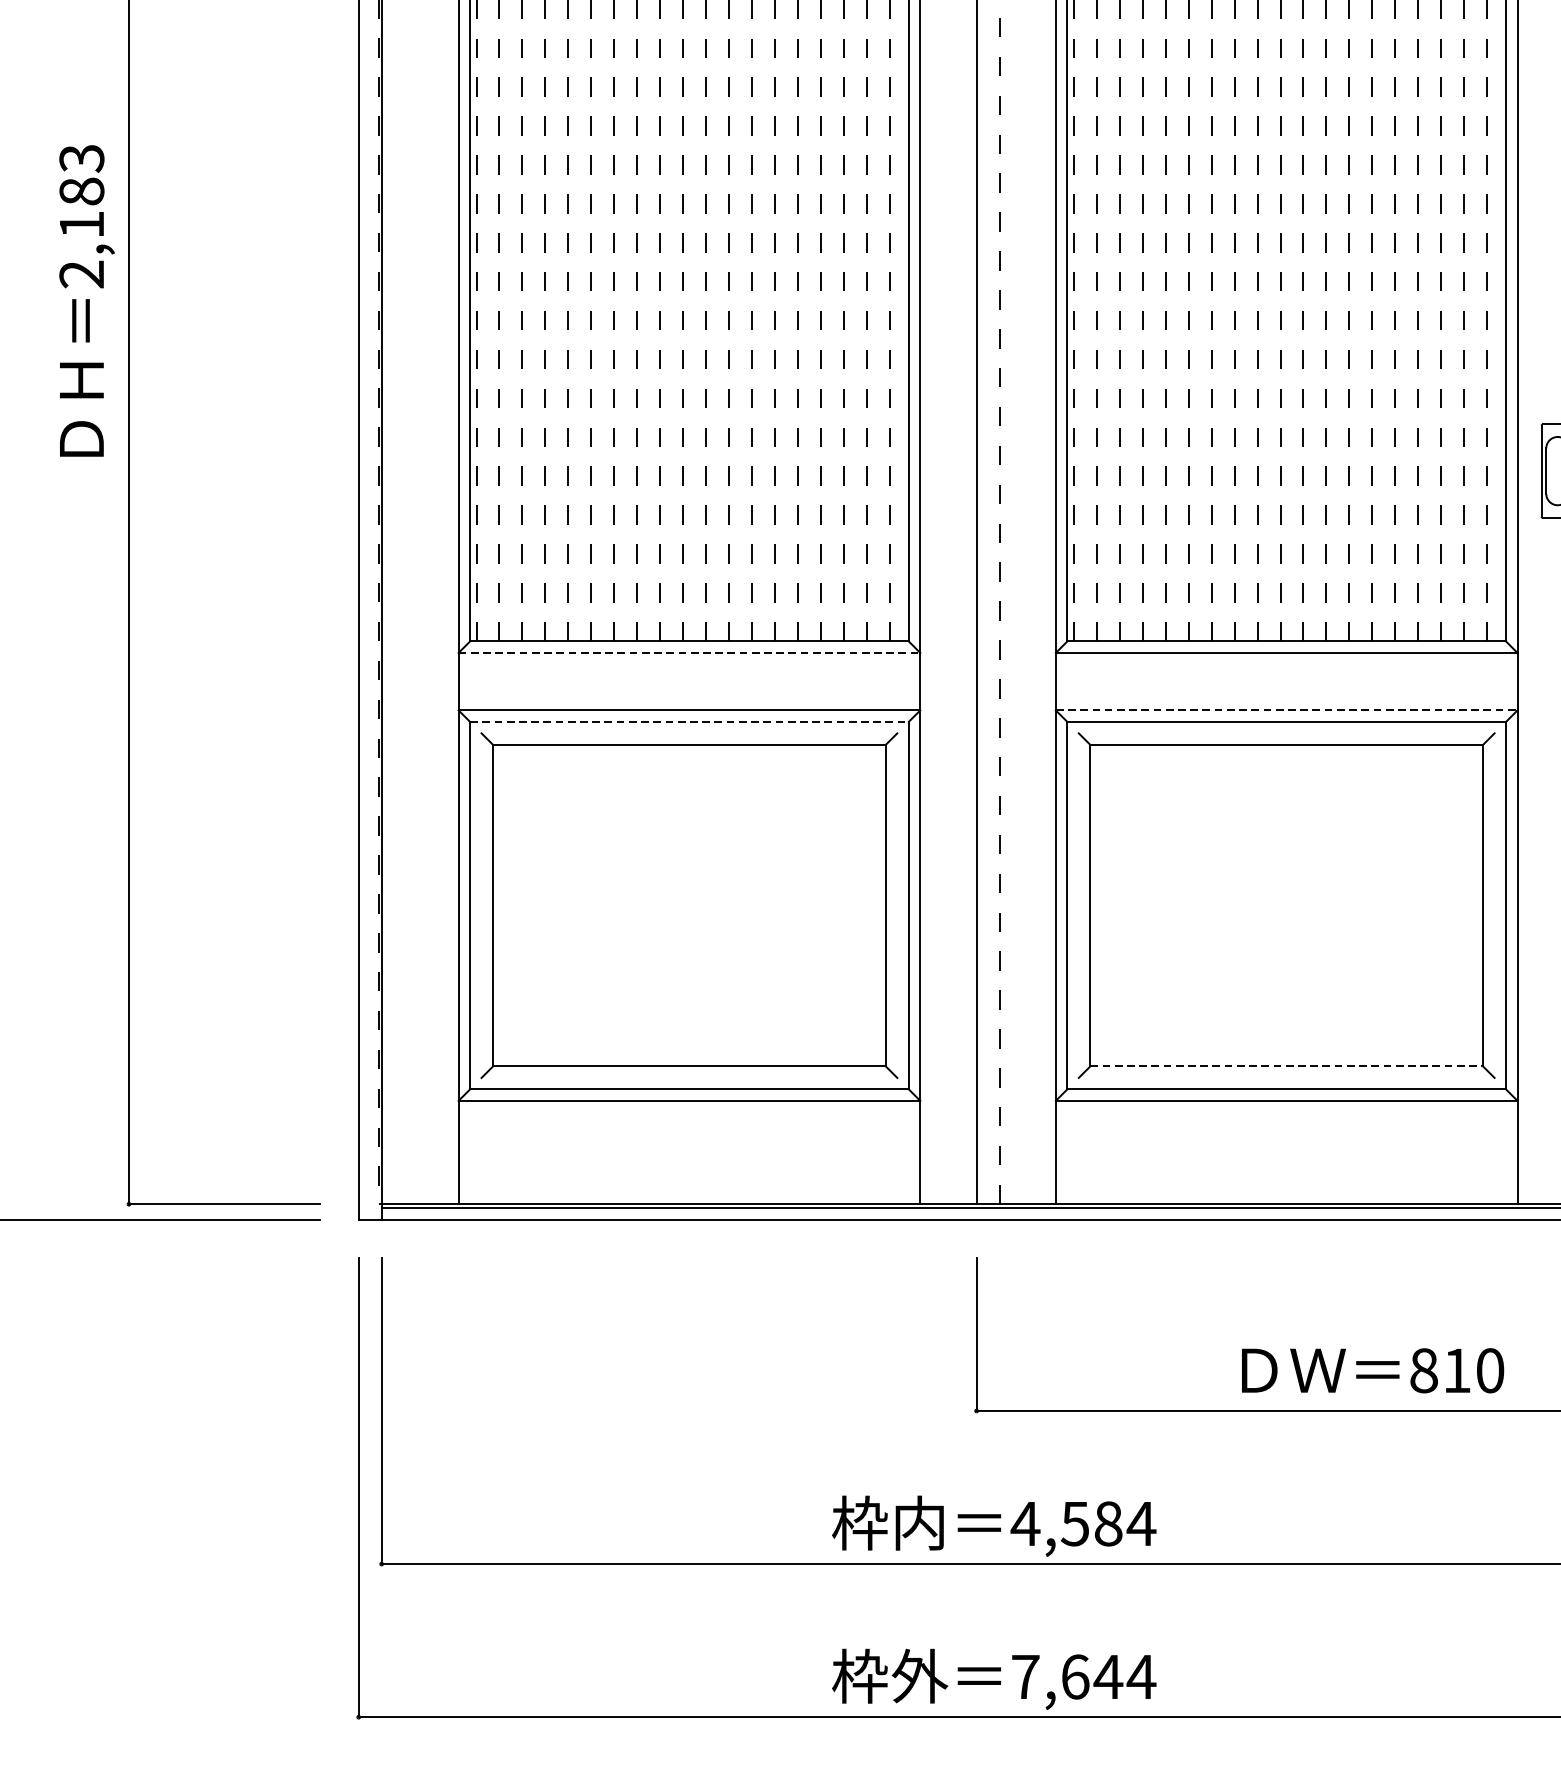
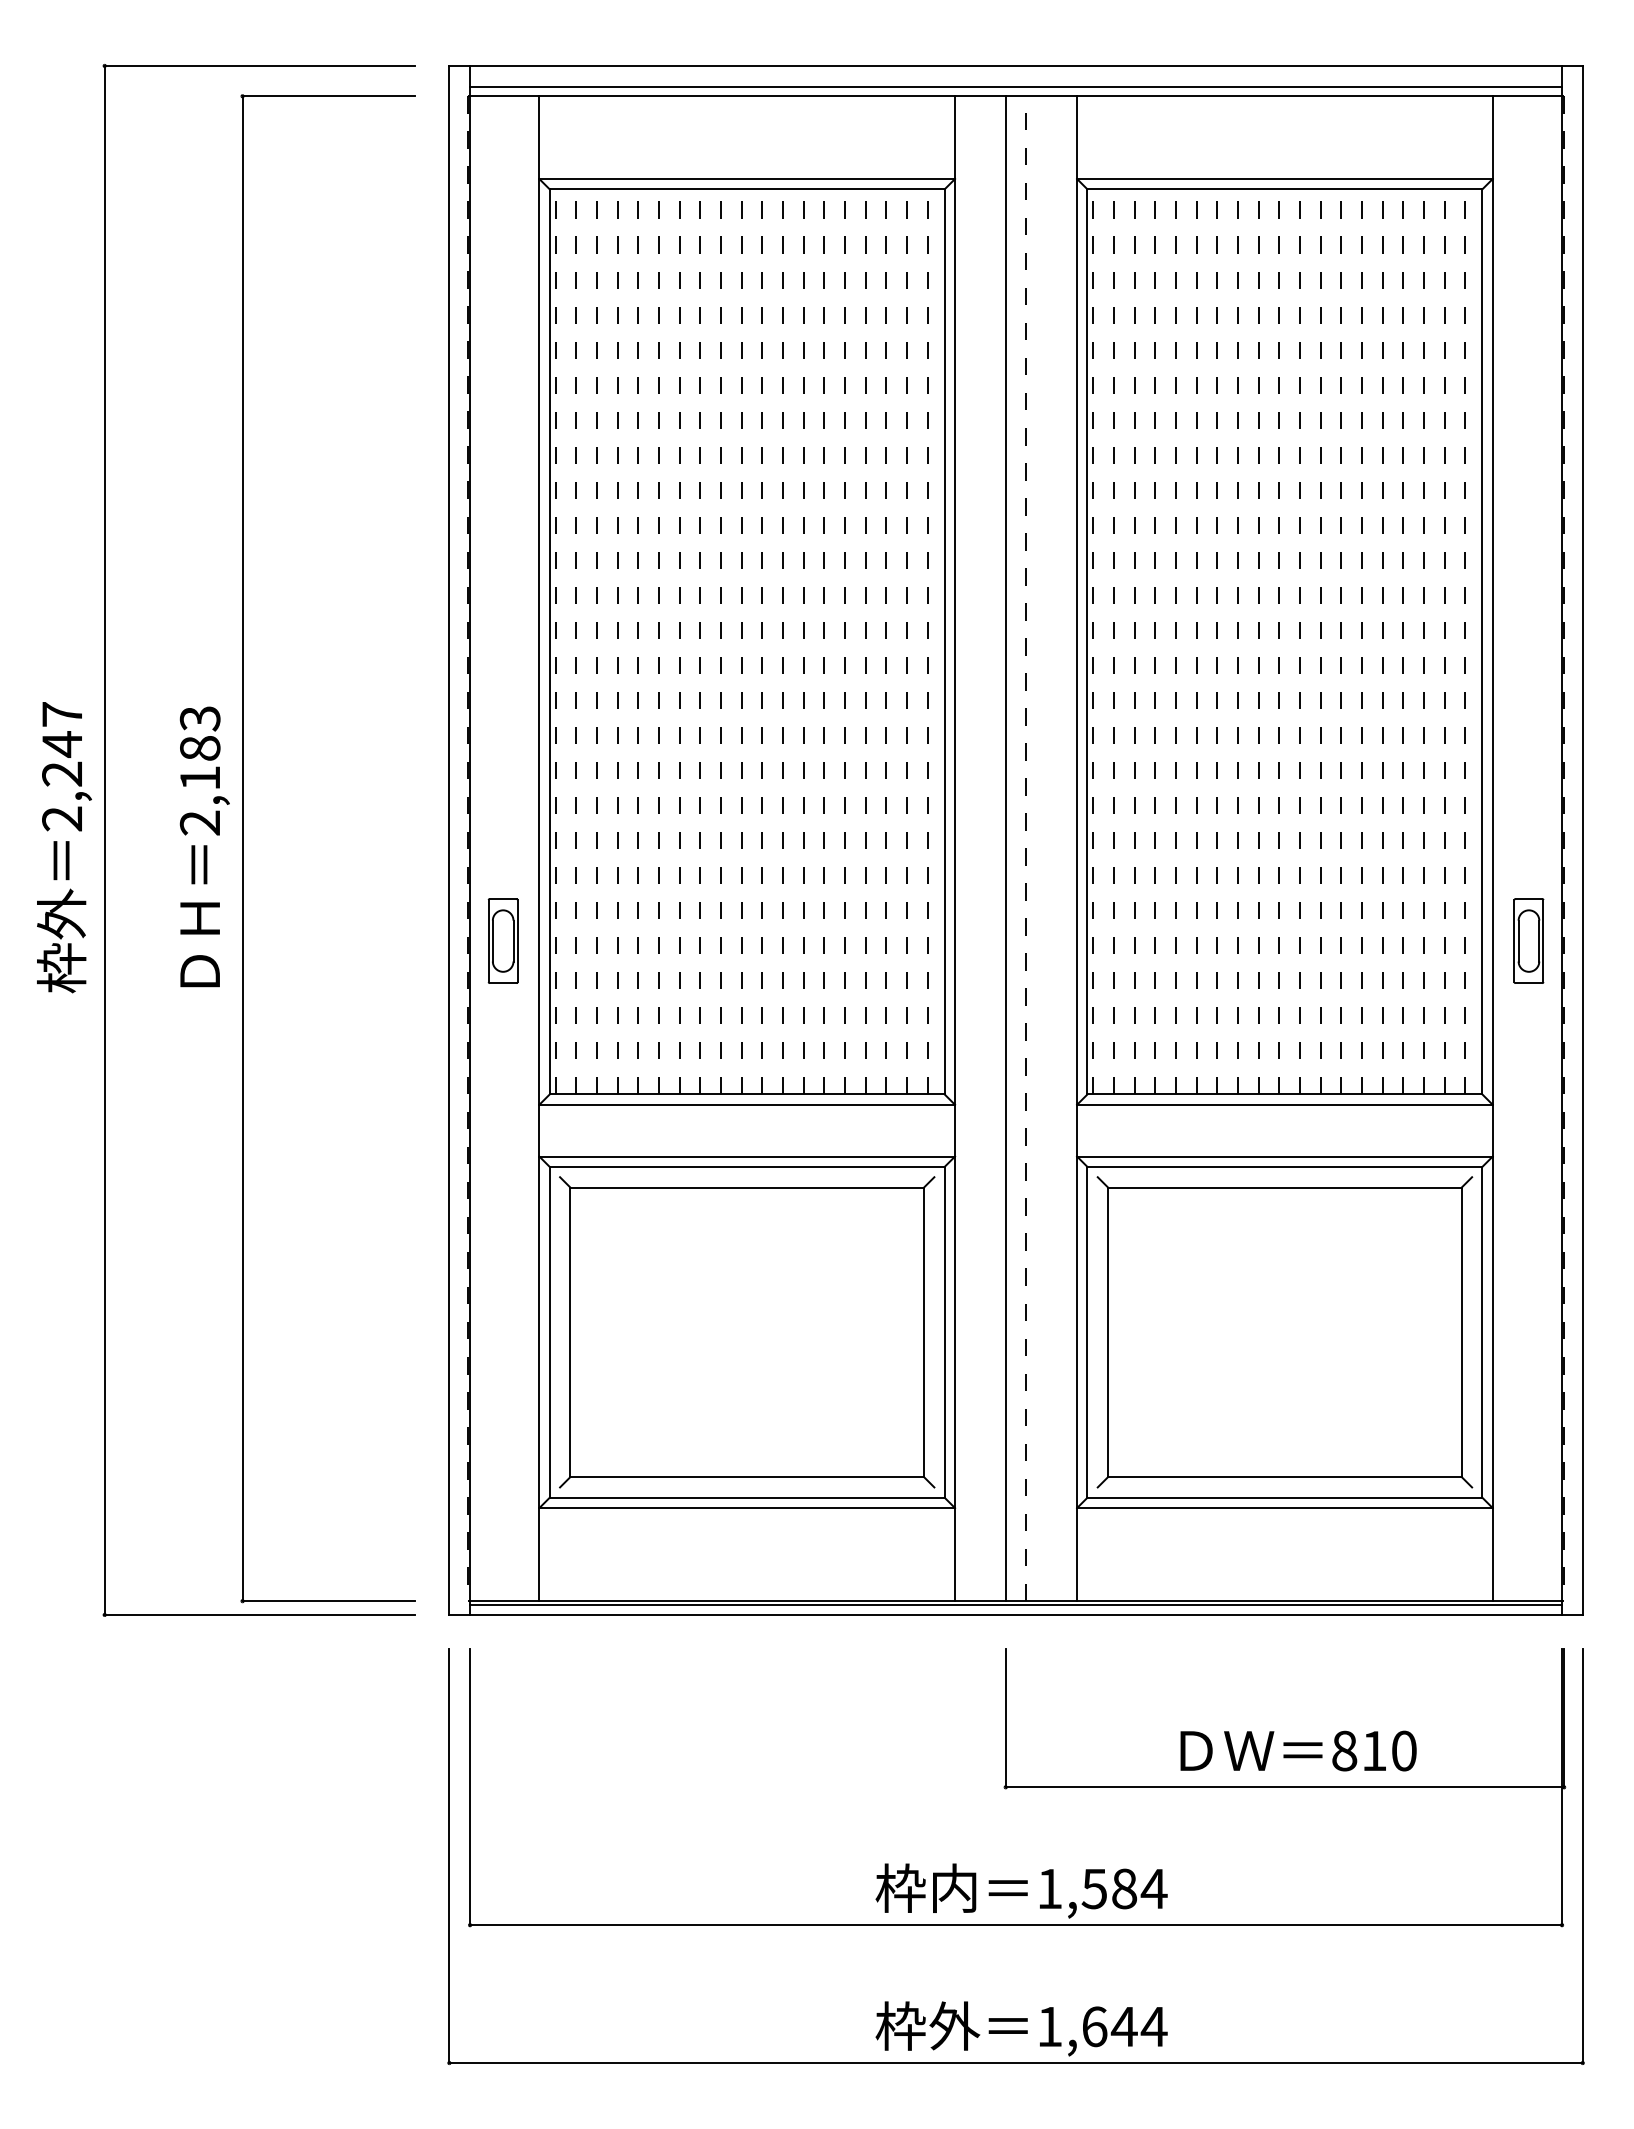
text: (86, 300) -> (204, 846), moved
part: (417, 470) -> (502, 940), added
line: (689, 652) -> (747, 1104), dashed -> solid
line: (1286, 710) -> (1284, 1156), dashed -> solid
line: (689, 721) -> (747, 1166), dashed -> solid
line: (1286, 1066) -> (1284, 1477), dashed -> solid
text: (1372, 1370) -> (1298, 1750), moved
text: (1025, 1523) -> (1049, 1888), 4,584 -> 1,584
text: (1025, 1676) -> (1049, 2026), 7,644 -> 1,644

